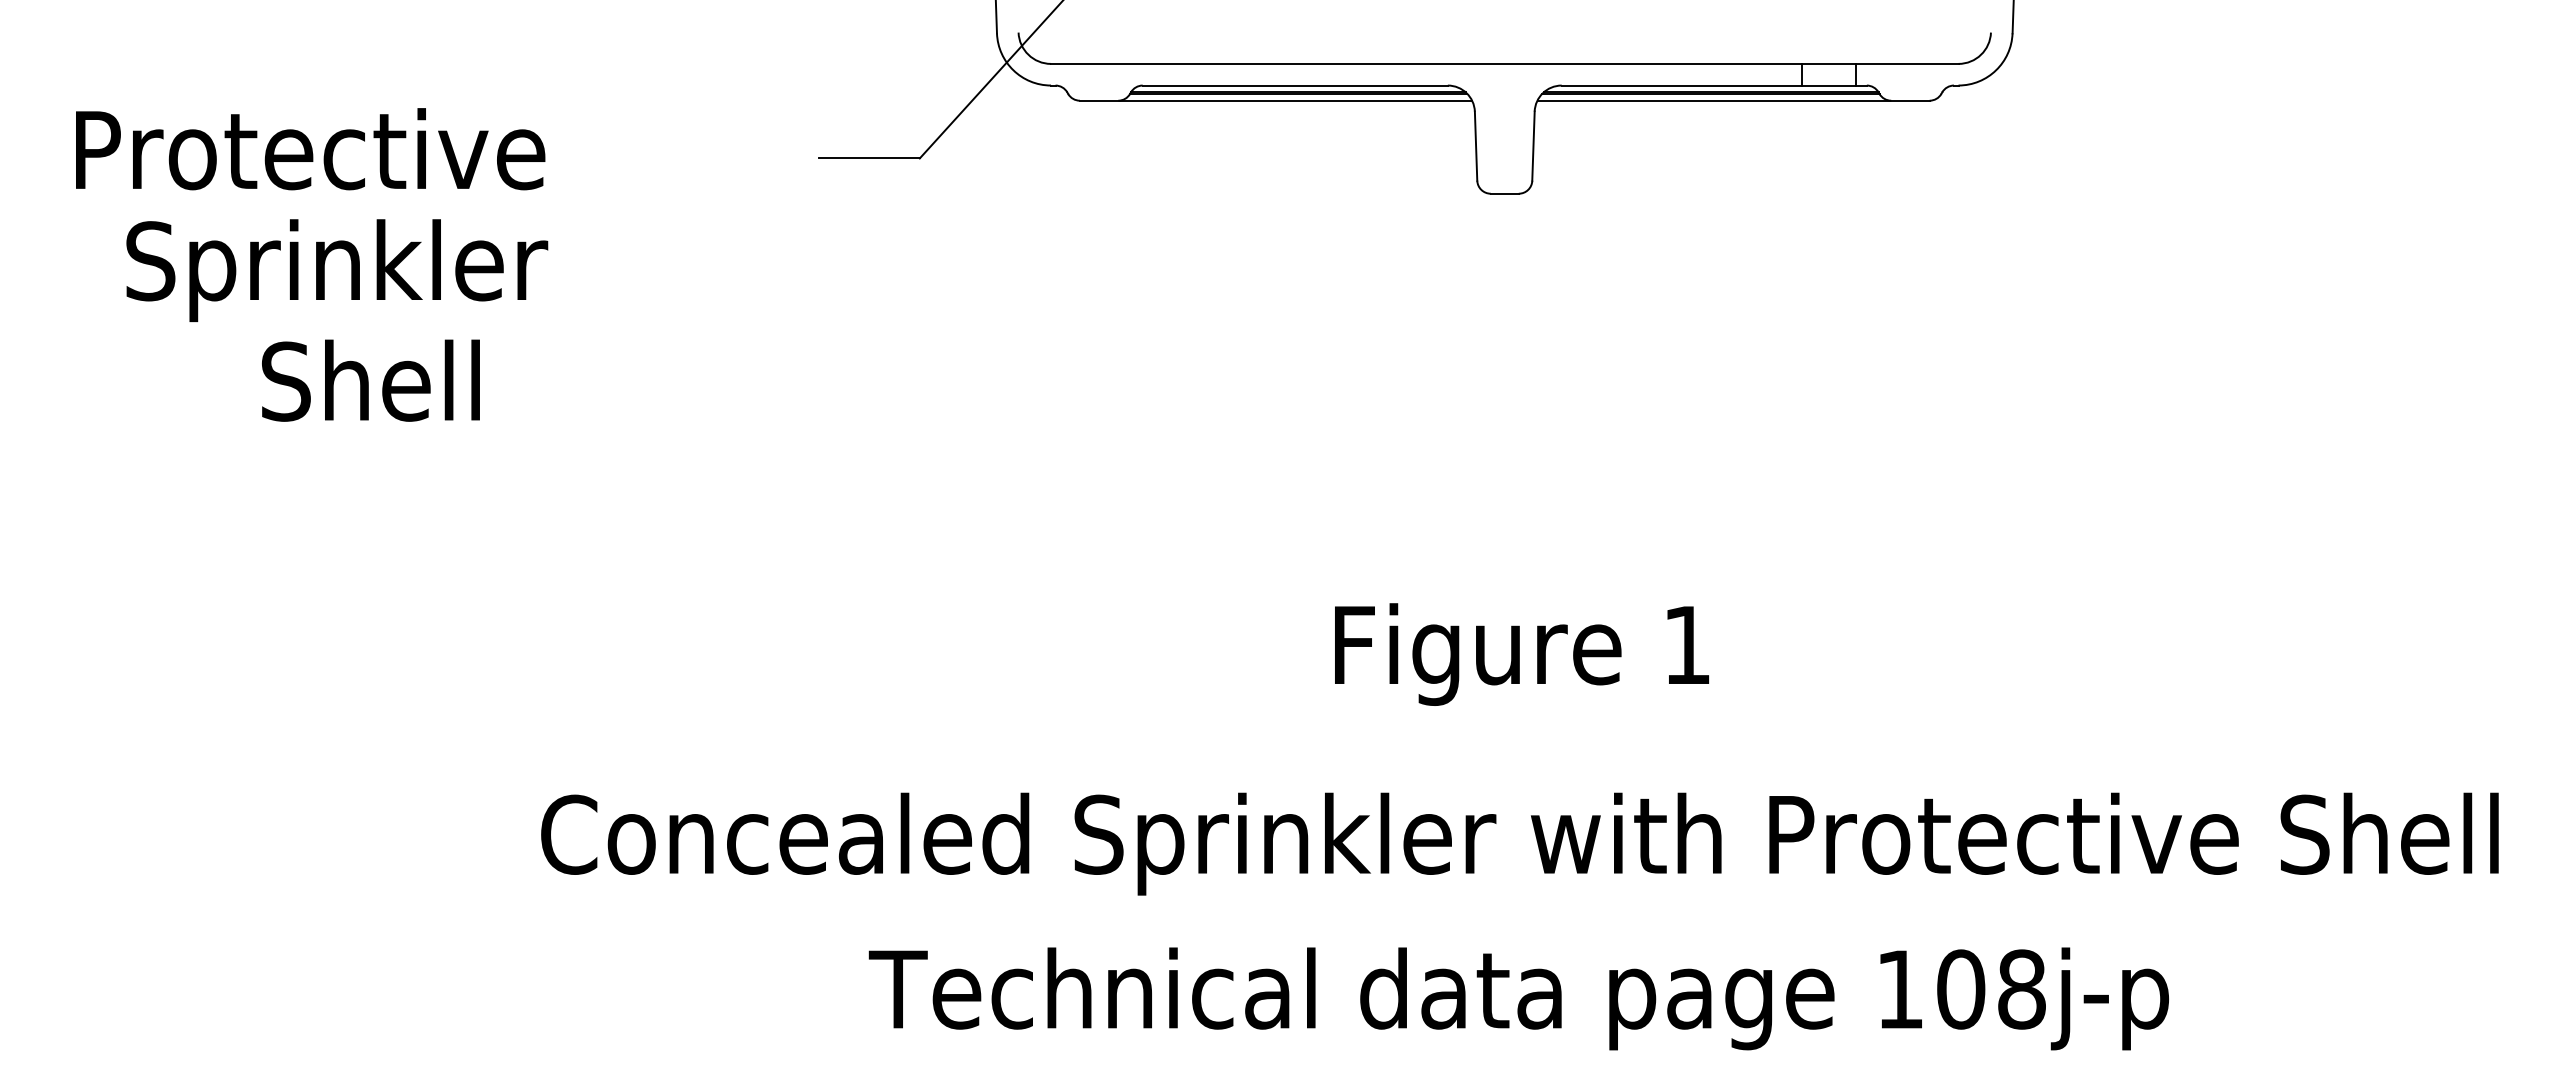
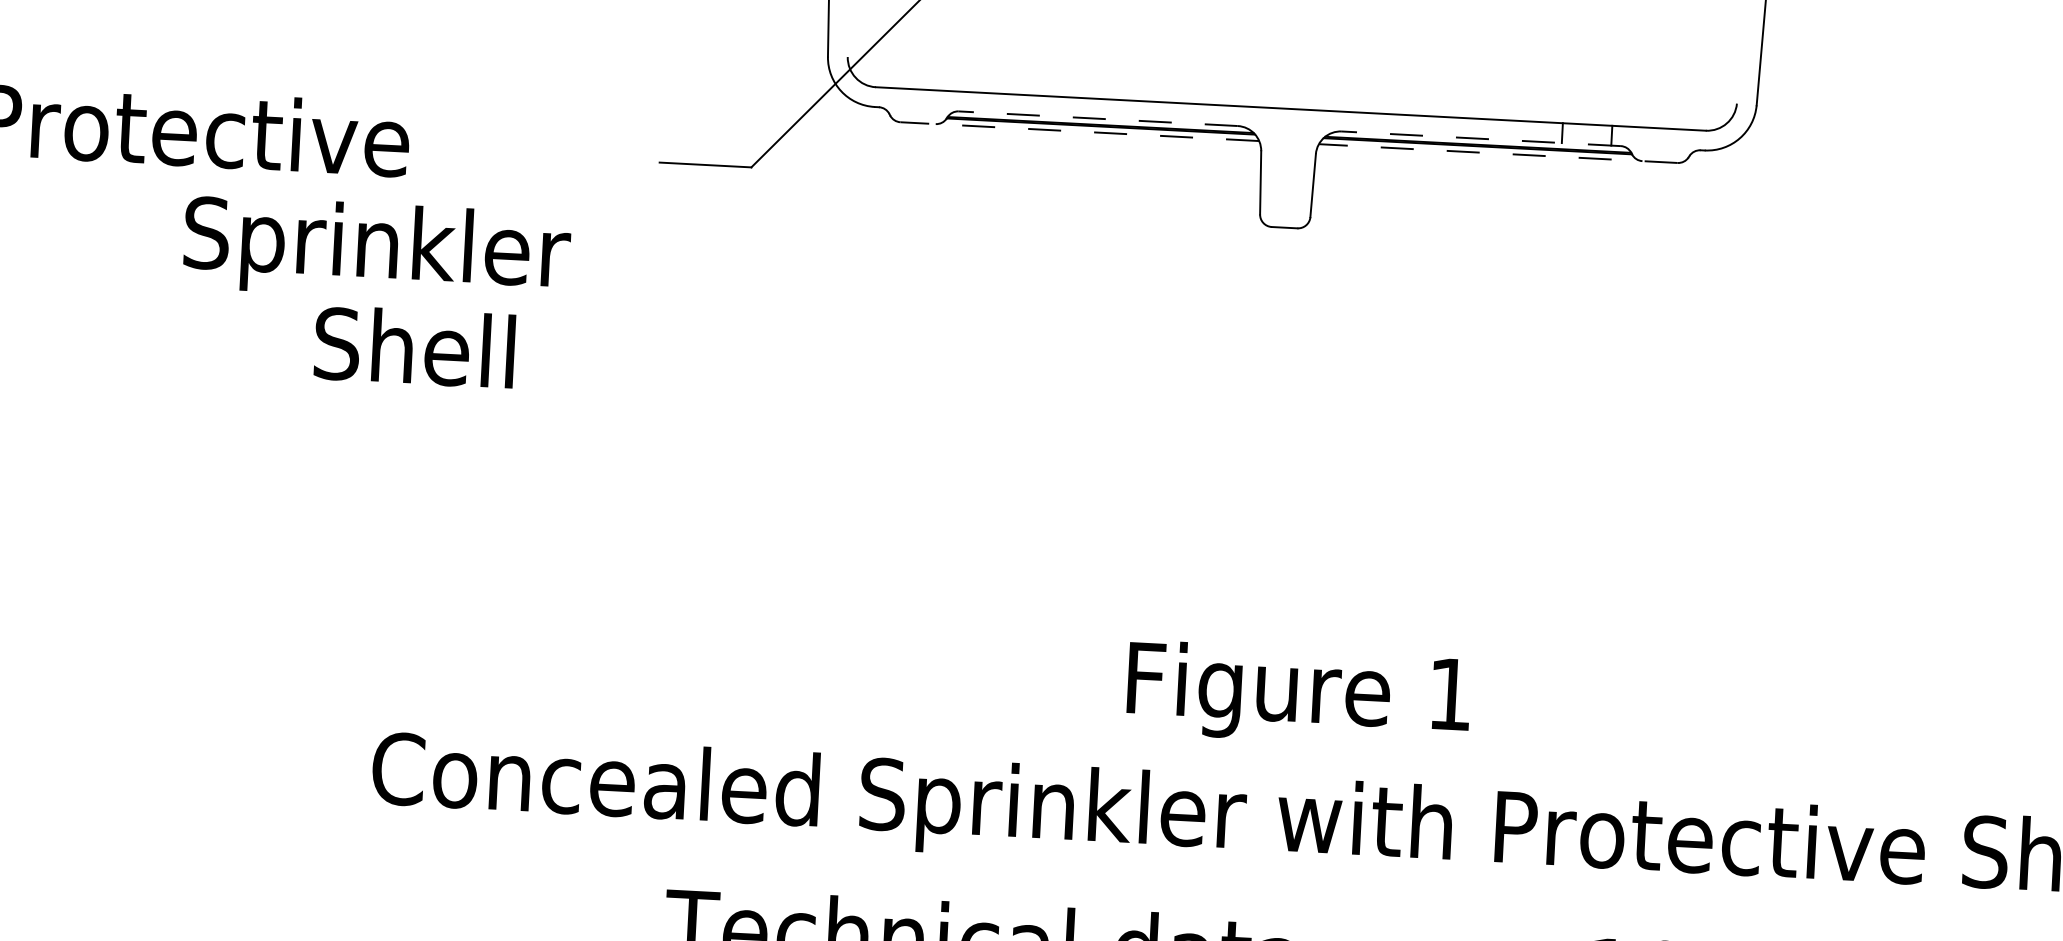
line: (1295, 85) -> (1098, 118), solid -> dashed
line: (1714, 85) -> (1481, 138), solid -> dashed
line: (1275, 100) -> (1079, 131), solid -> dashed
line: (1733, 100) -> (1498, 153), solid -> dashed
text: (337, 270) -> (377, 250), moved
text: (370, 380) -> (414, 346), moved
text: (1521, 654) -> (1298, 694), moved

